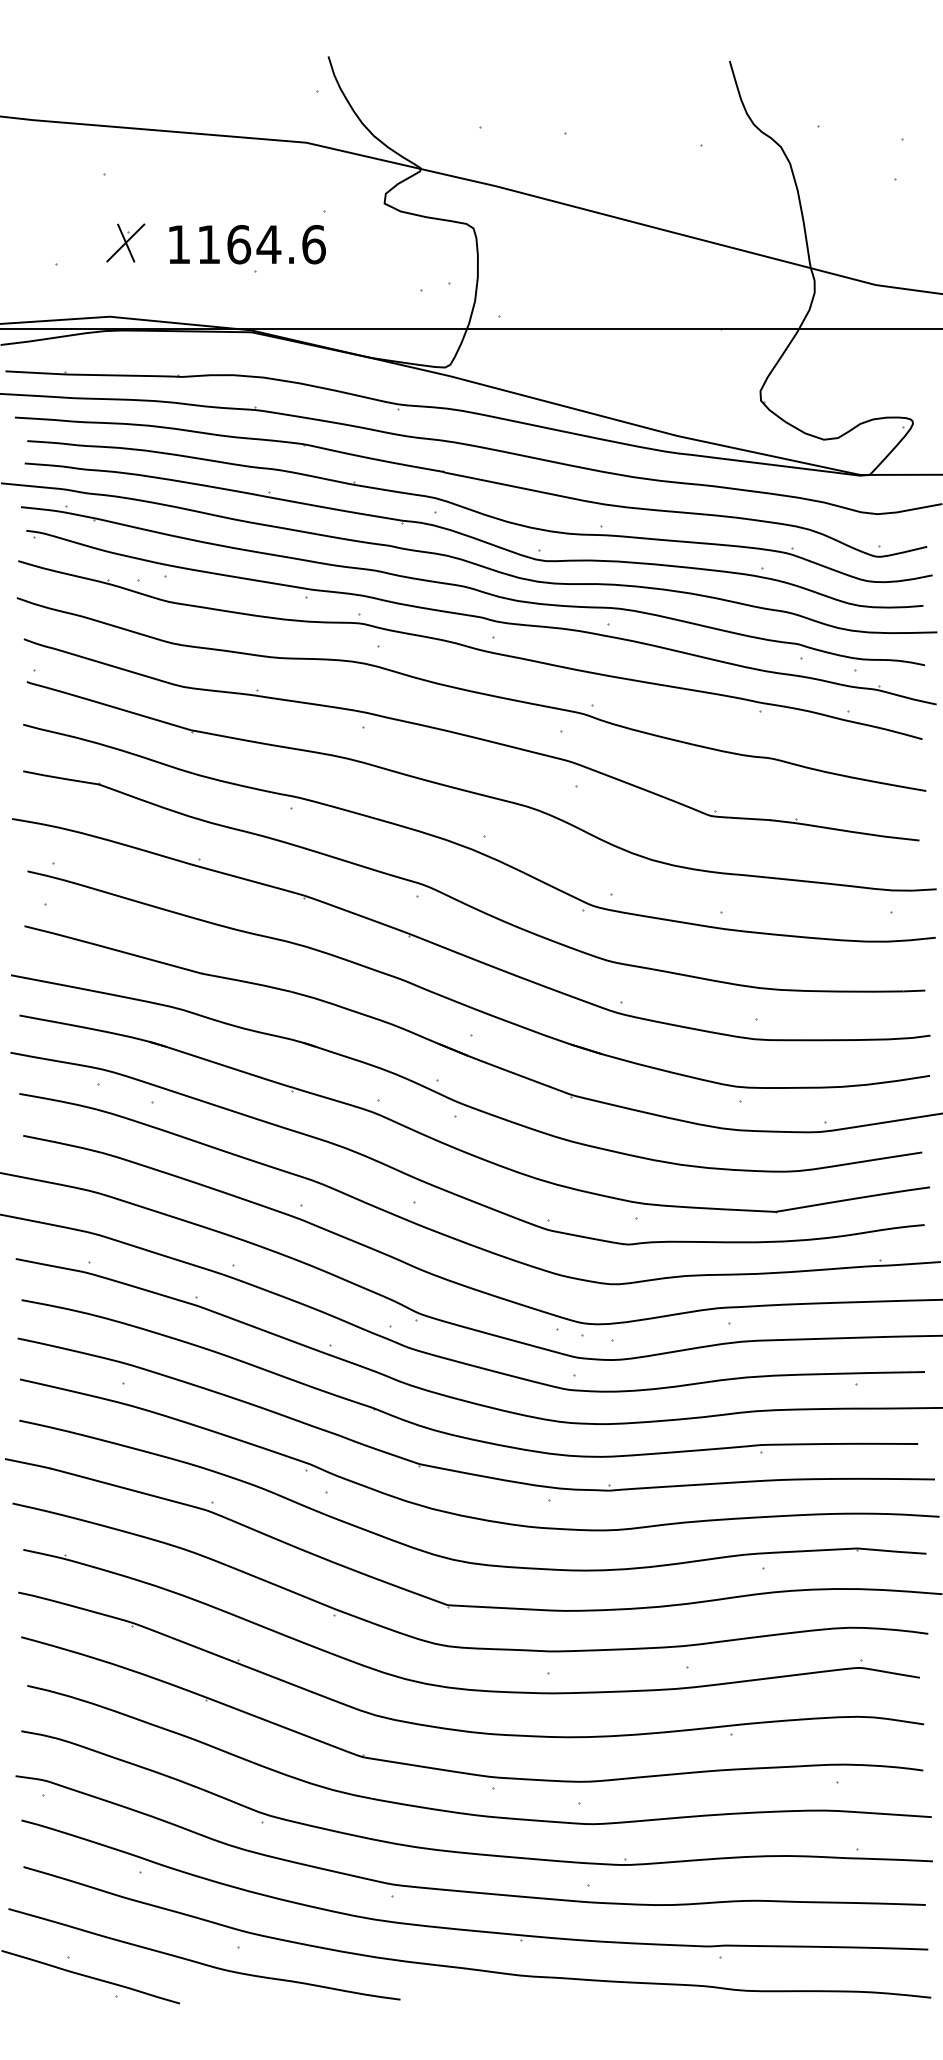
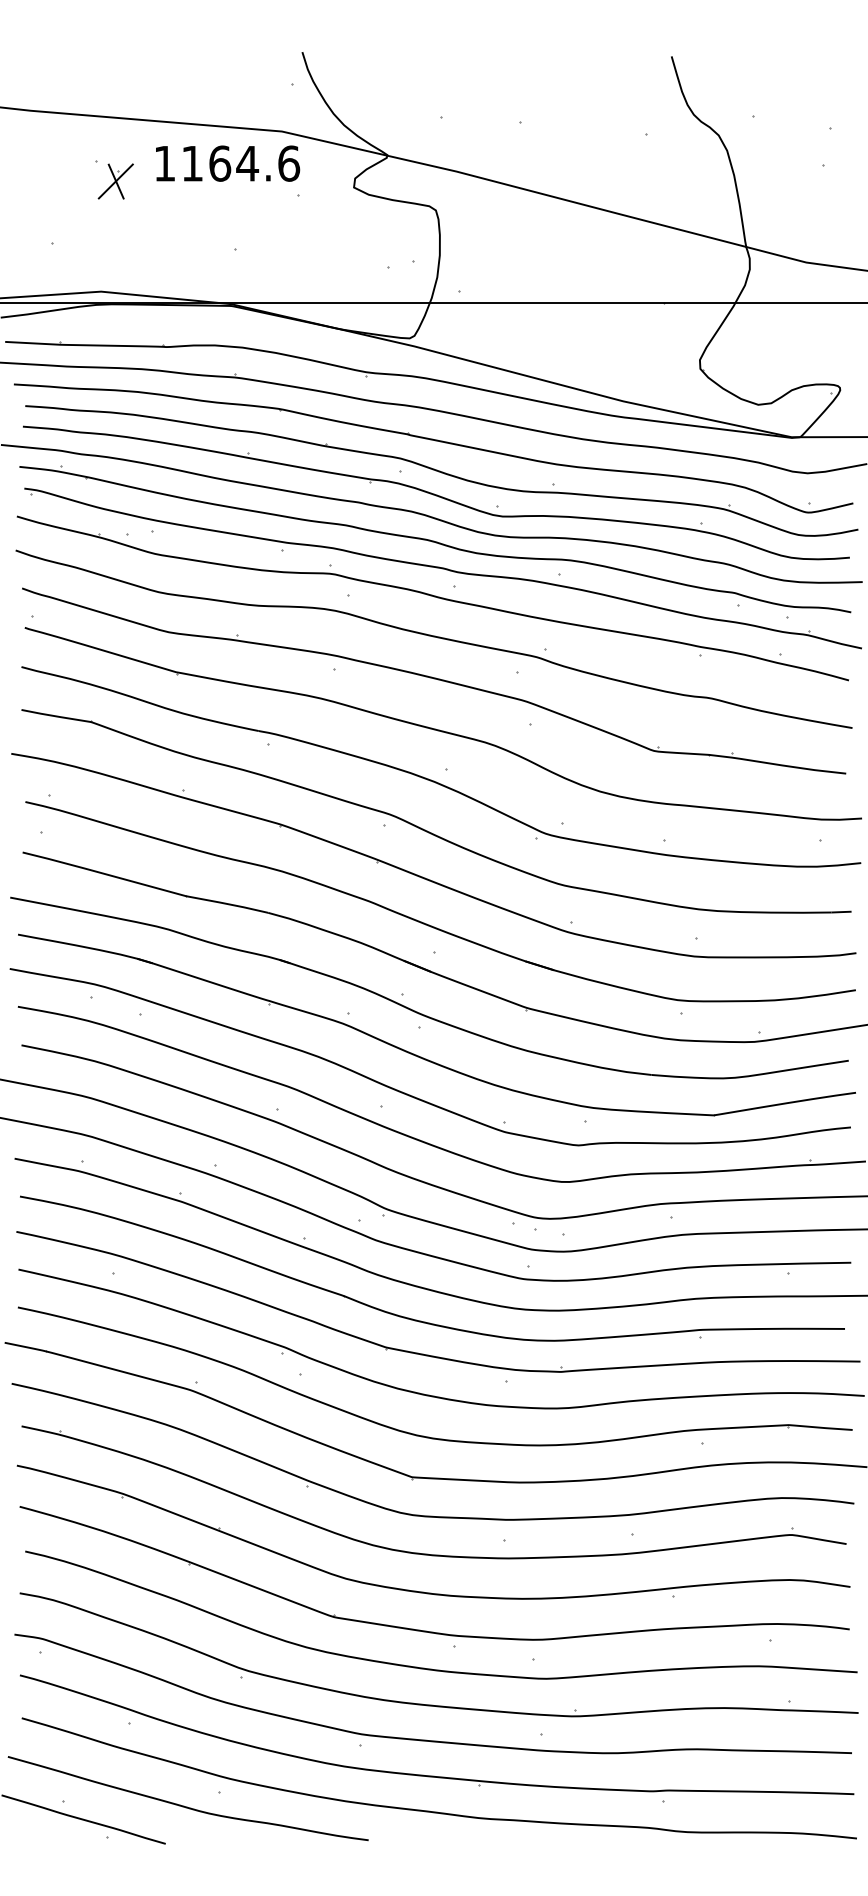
part: (125, 242) -> (115, 181), moved
text: (247, 244) -> (227, 163), moved

